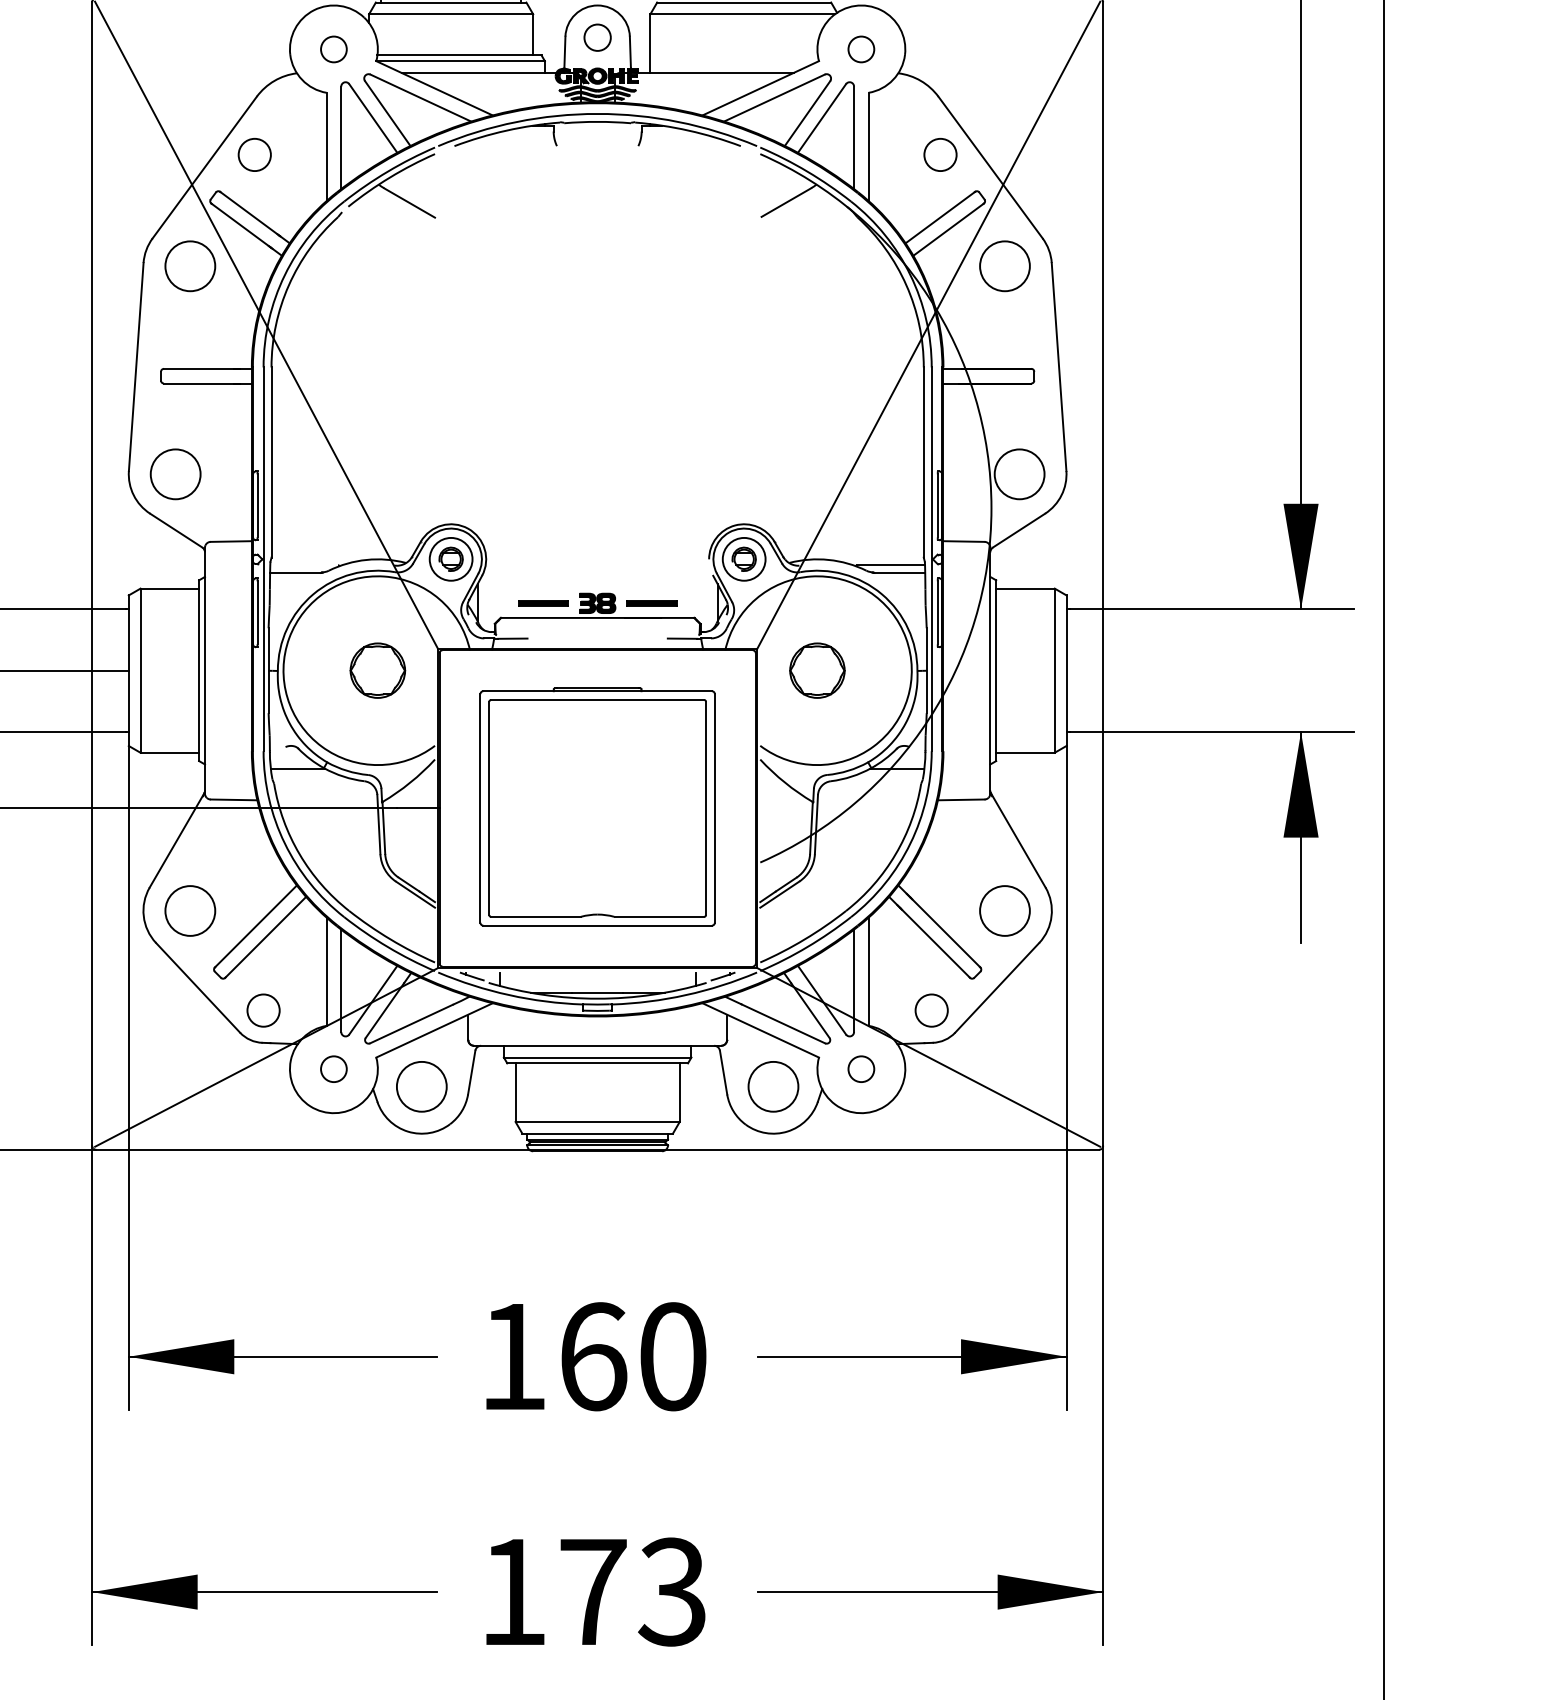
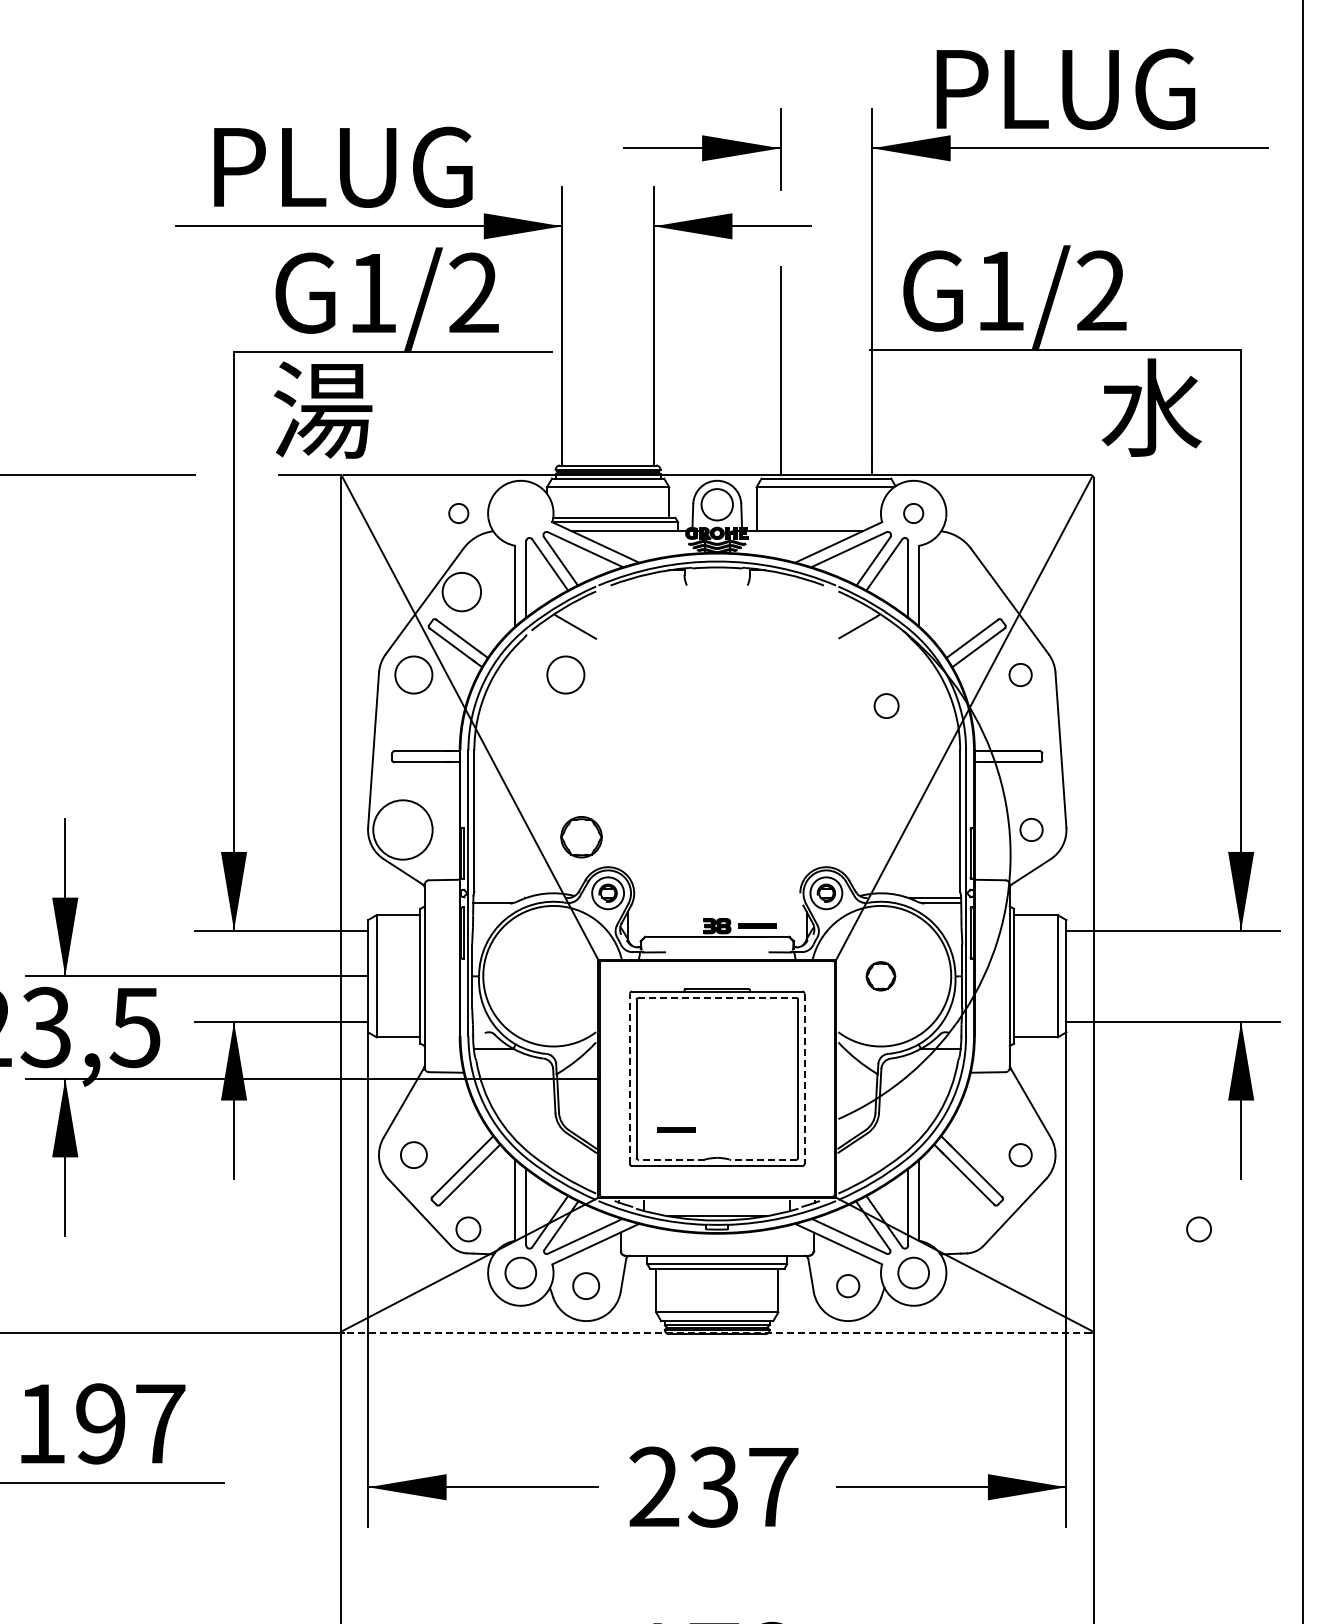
circle: (597, 37) -> (717, 504), size x1.6
circle: (333, 49) -> (458, 513), moved
circle: (940, 154) -> (886, 705), moved
circle: (254, 155) -> (461, 592), size x1.6
circle: (393, 265) -> (565, 674), added
circle: (1004, 265) -> (1020, 674), size x0.6
circle: (175, 473) -> (402, 829), size x1.6
circle: (1019, 473) -> (1031, 829), size x0.6
part: (542, 602) -> (676, 1129), moved
part: (377, 671) -> (581, 837), moved
part: (816, 671) -> (880, 976), size x0.7
line: (597, 700) -> (717, 998), solid -> dashed
line: (479, 808) -> (629, 1078), solid -> dashed
line: (714, 809) -> (804, 1079), solid -> dashed
circle: (189, 910) -> (413, 1154), size x0.7
circle: (1004, 910) -> (1020, 1154), size x0.6
line: (534, 916) -> (670, 1159), solid -> dashed
line: (658, 916) -> (762, 1159), solid -> dashed
circle: (930, 1010) -> (1198, 1229), moved
circle: (333, 1068) -> (520, 1272), size x1.6
circle: (861, 1068) -> (913, 1272), size x1.6
circle: (420, 1085) -> (585, 1285), size x0.7
circle: (772, 1085) -> (847, 1285), size x0.6
line: (596, 1150) -> (716, 1333), solid -> dashed
text: (592, 1355) -> (713, 1486), 160 -> 237

